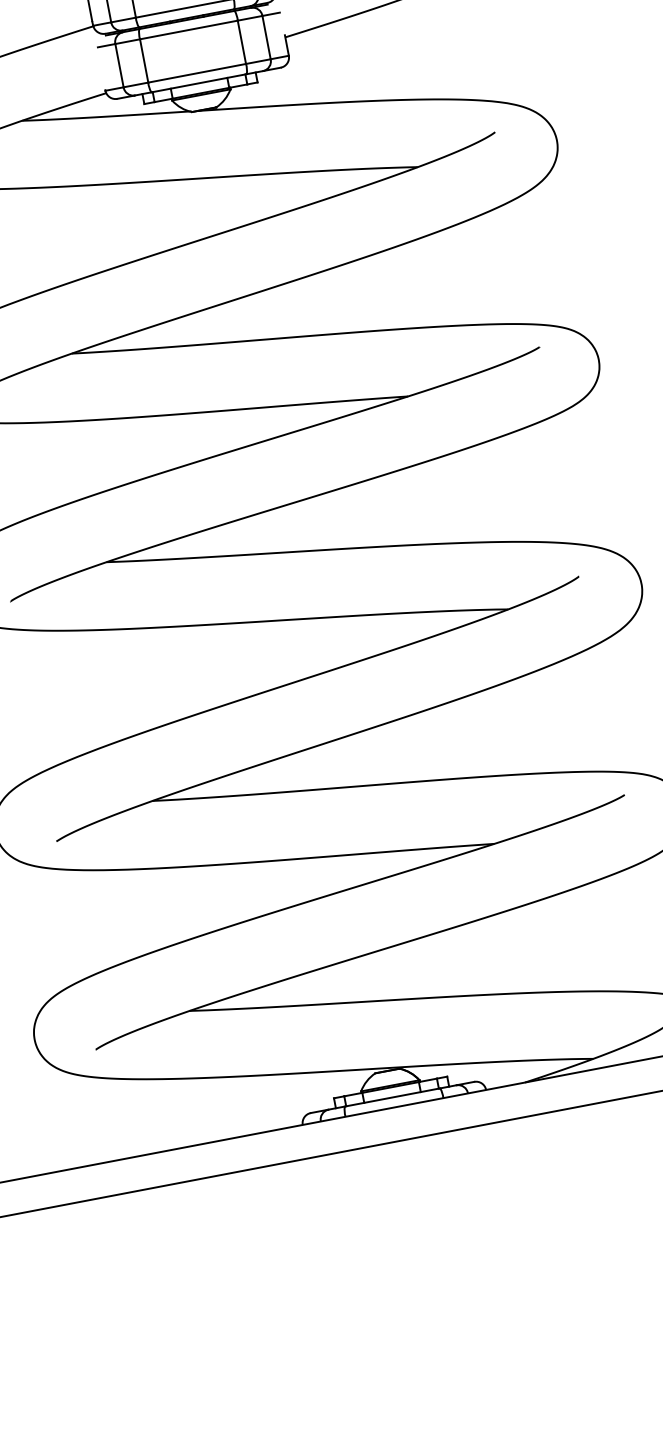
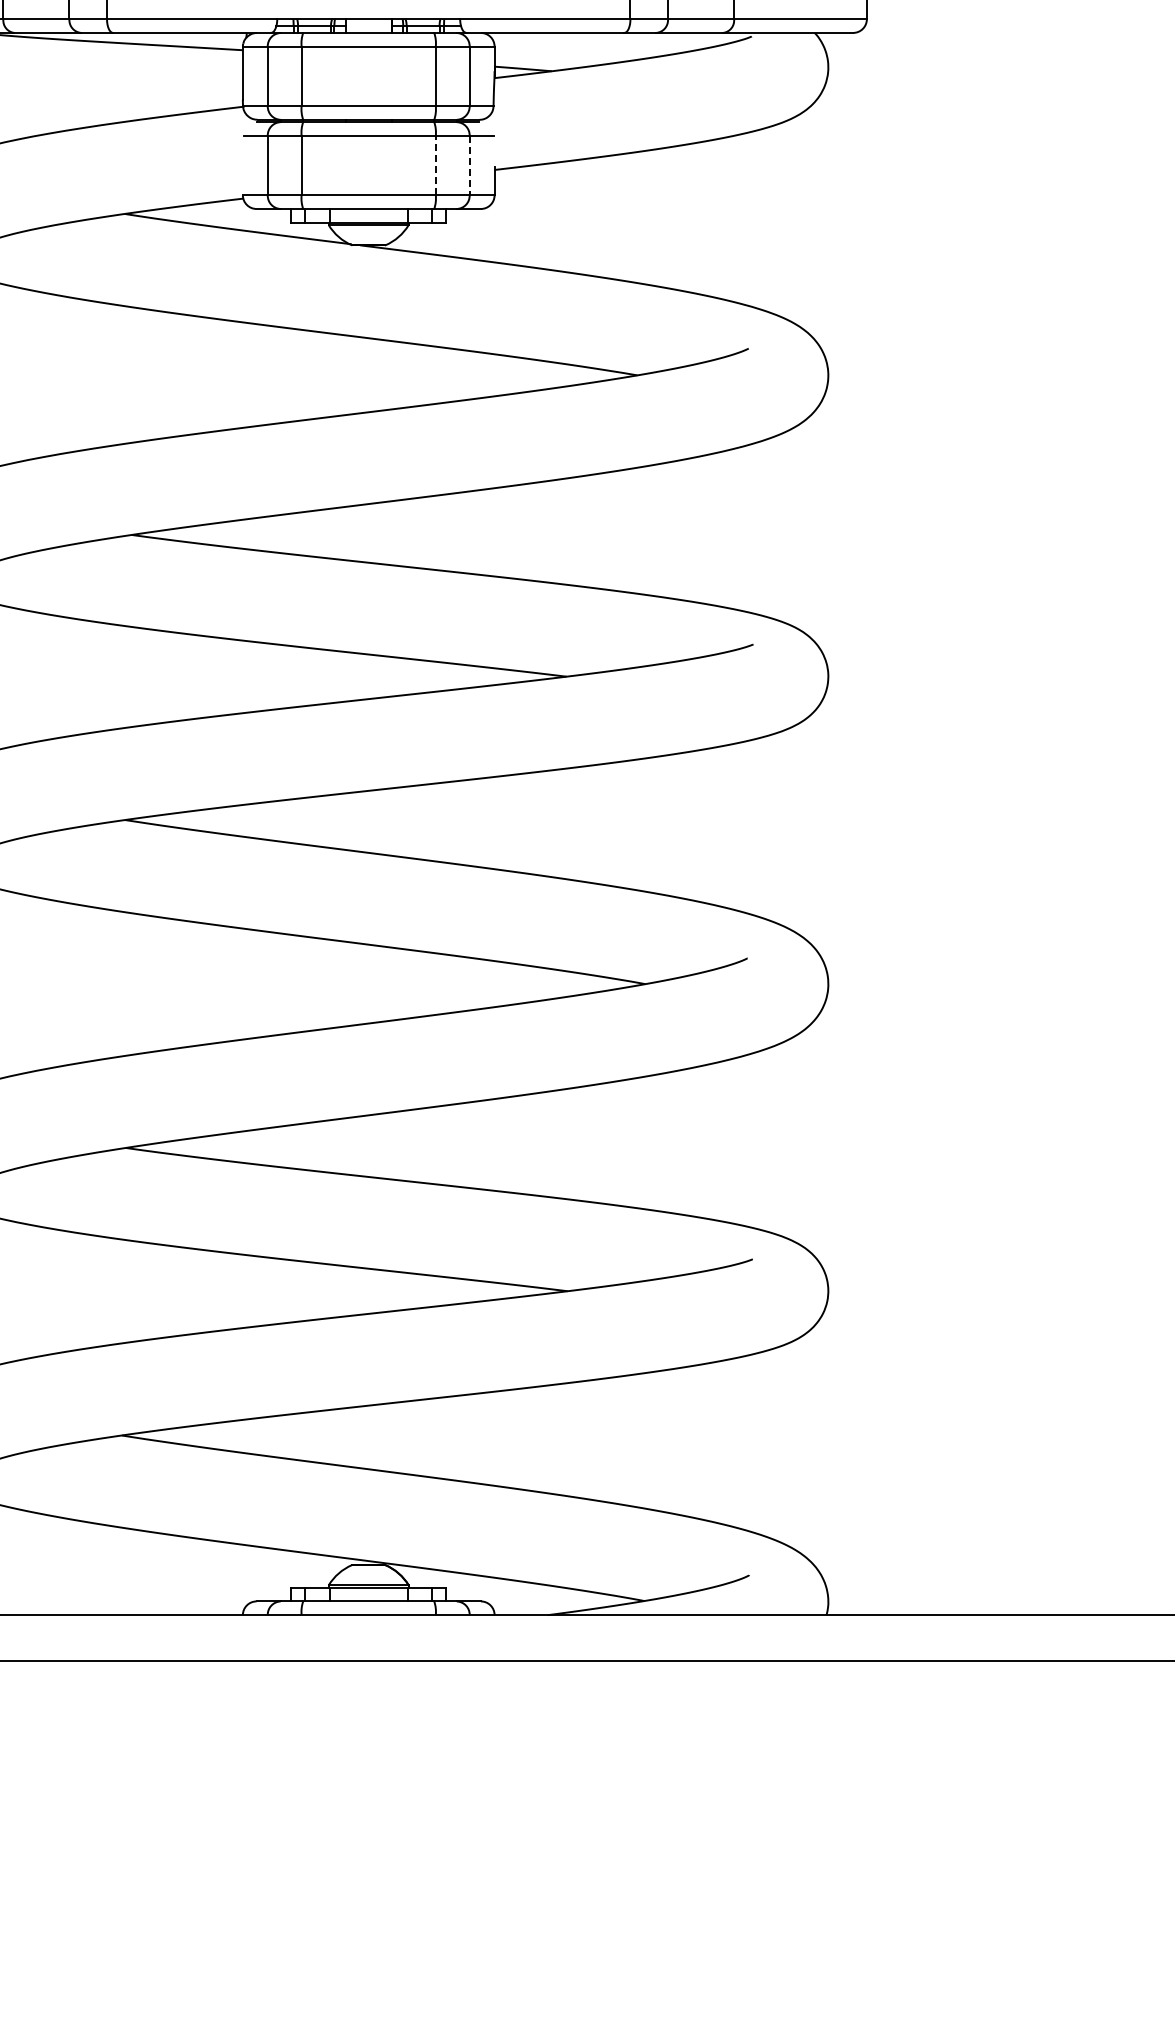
line: (266, 37) -> (469, 165), solid -> dashed
line: (241, 42) -> (435, 165), solid -> dashed

